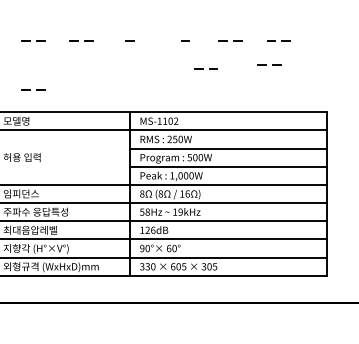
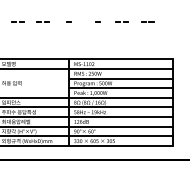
line: (267, 65) -> (141, 34), removed
line: (203, 69) -> (107, 36), removed
line: (31, 89) -> (16, 47), removed

